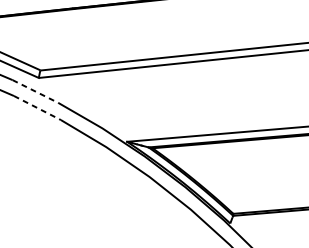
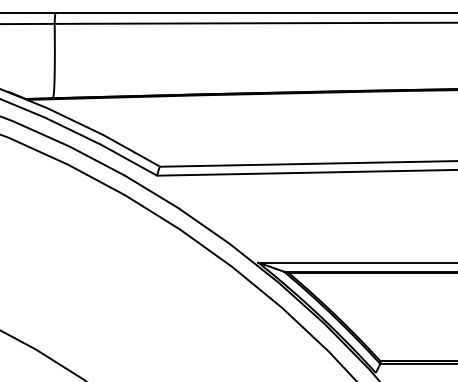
line: (36, 91) -> (152, 192), dashed -> solid
line: (37, 108) -> (152, 212), dashed -> solid

